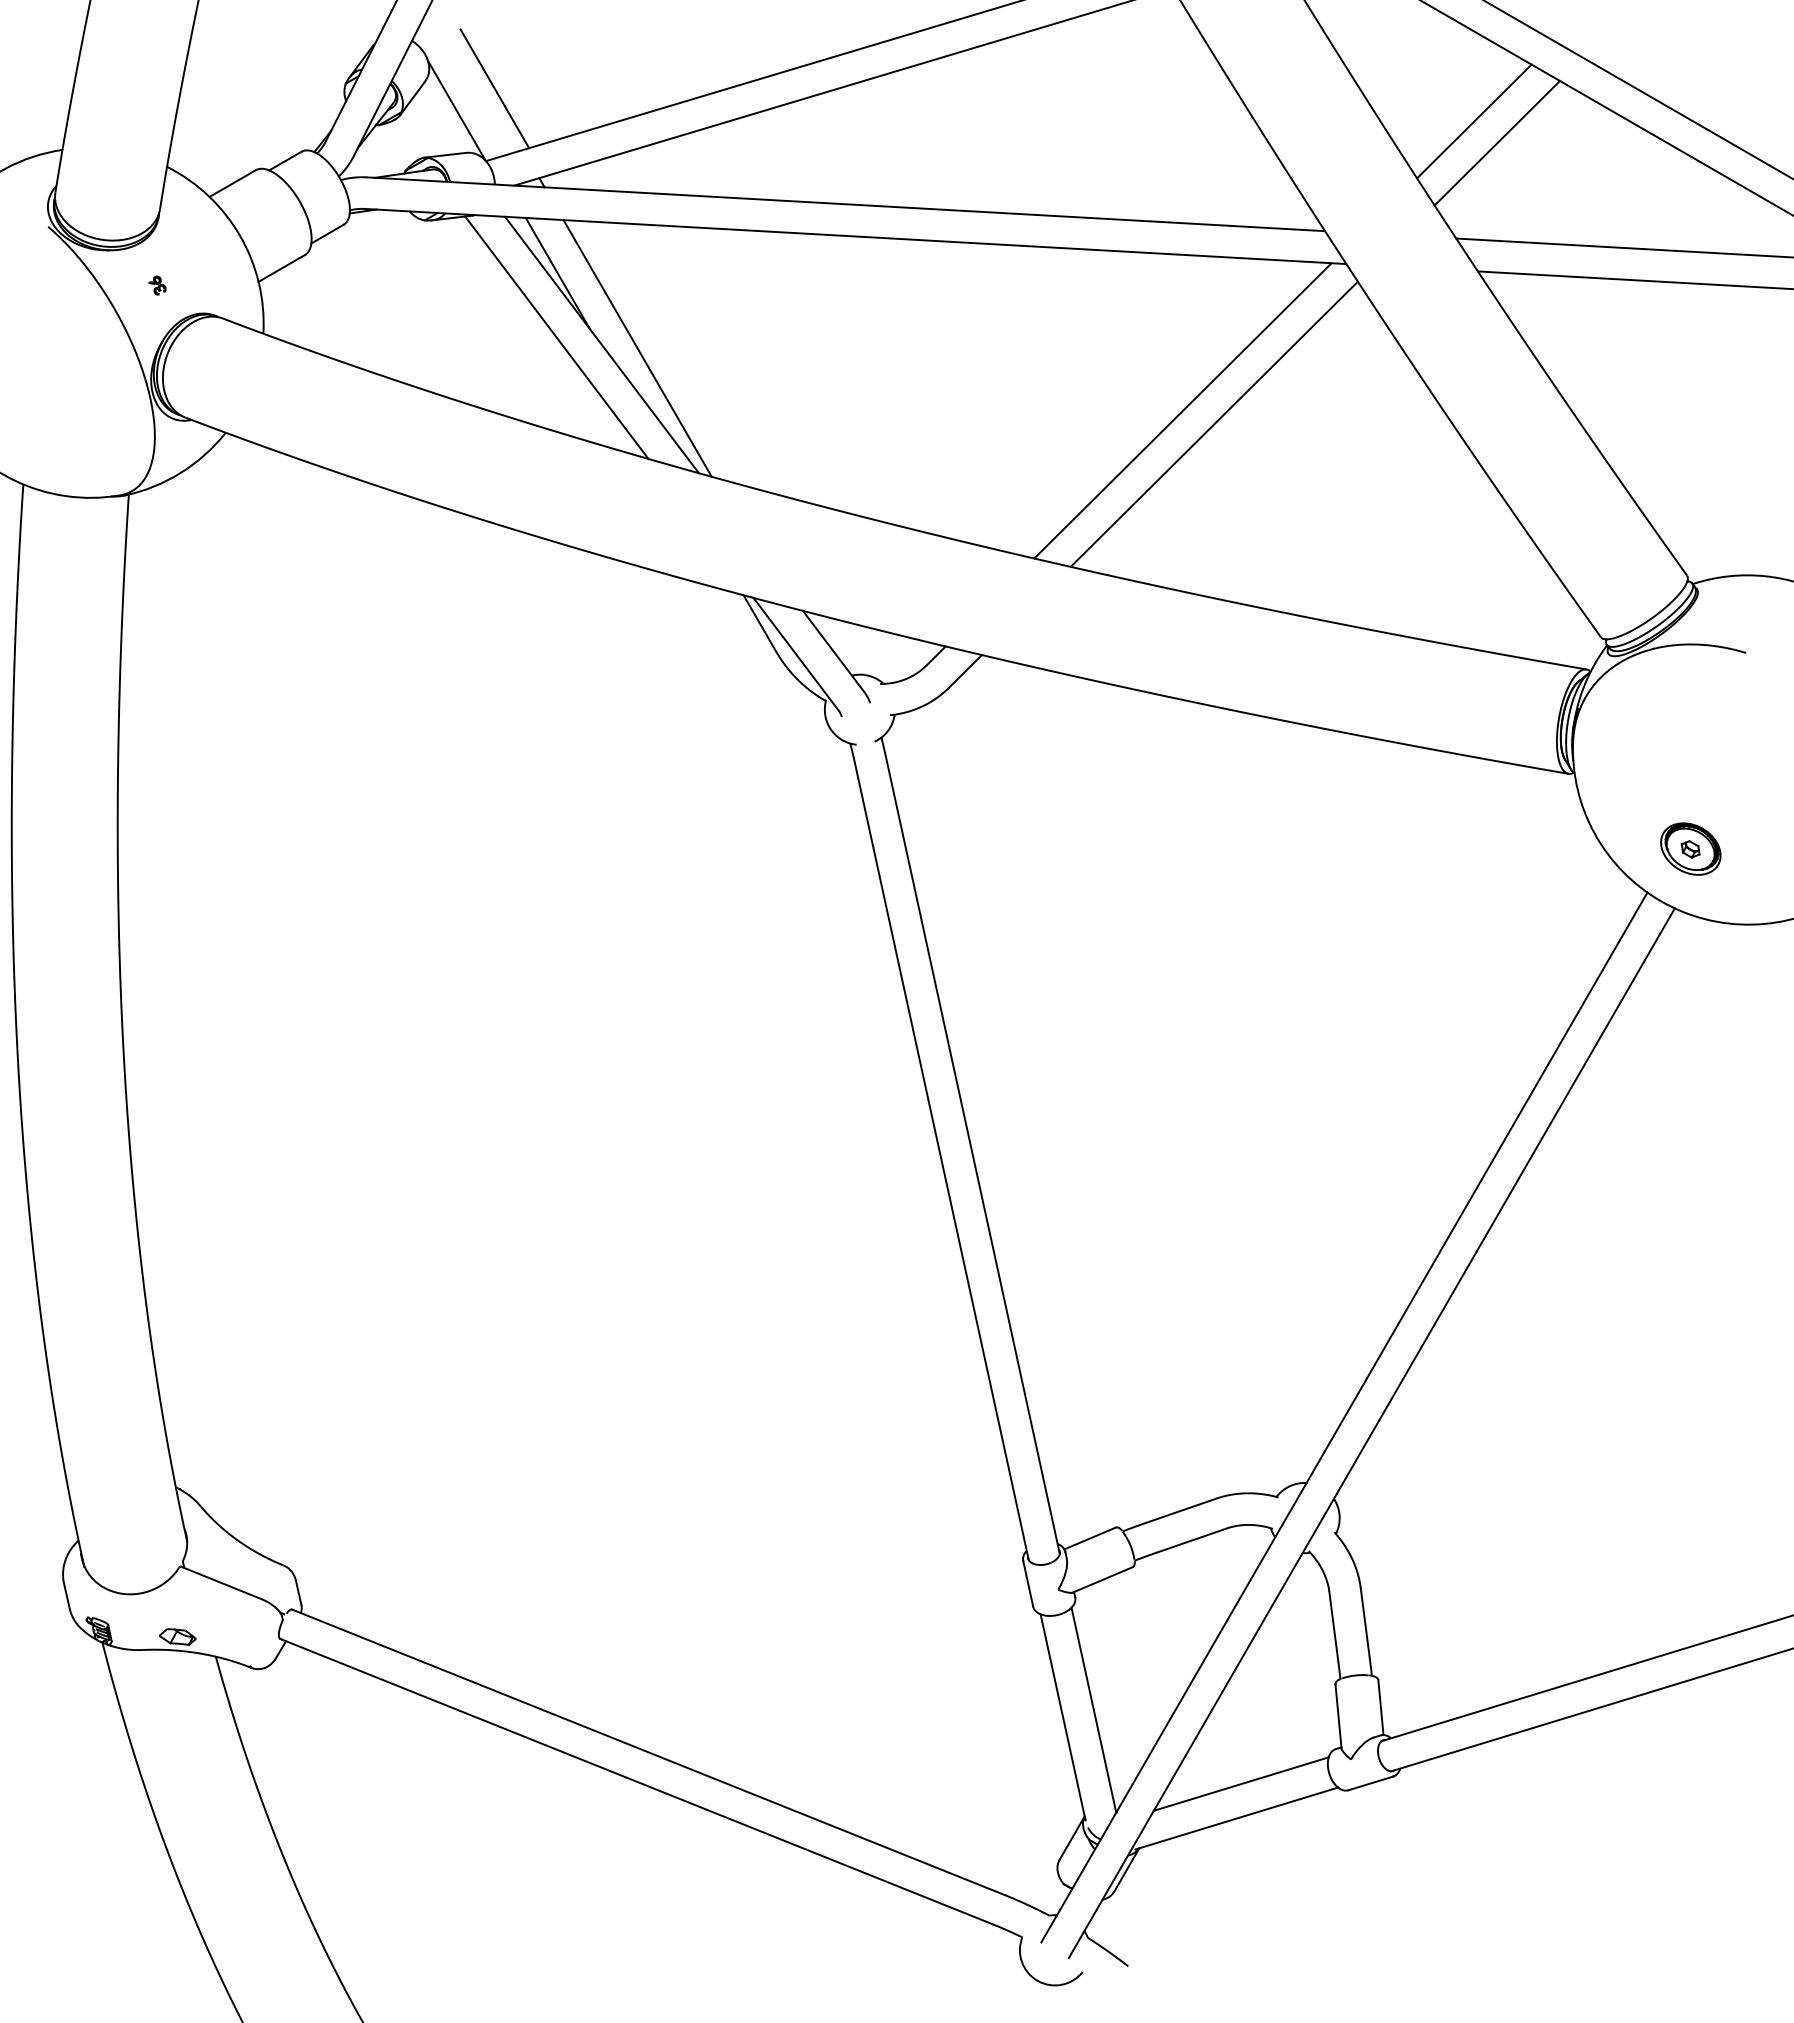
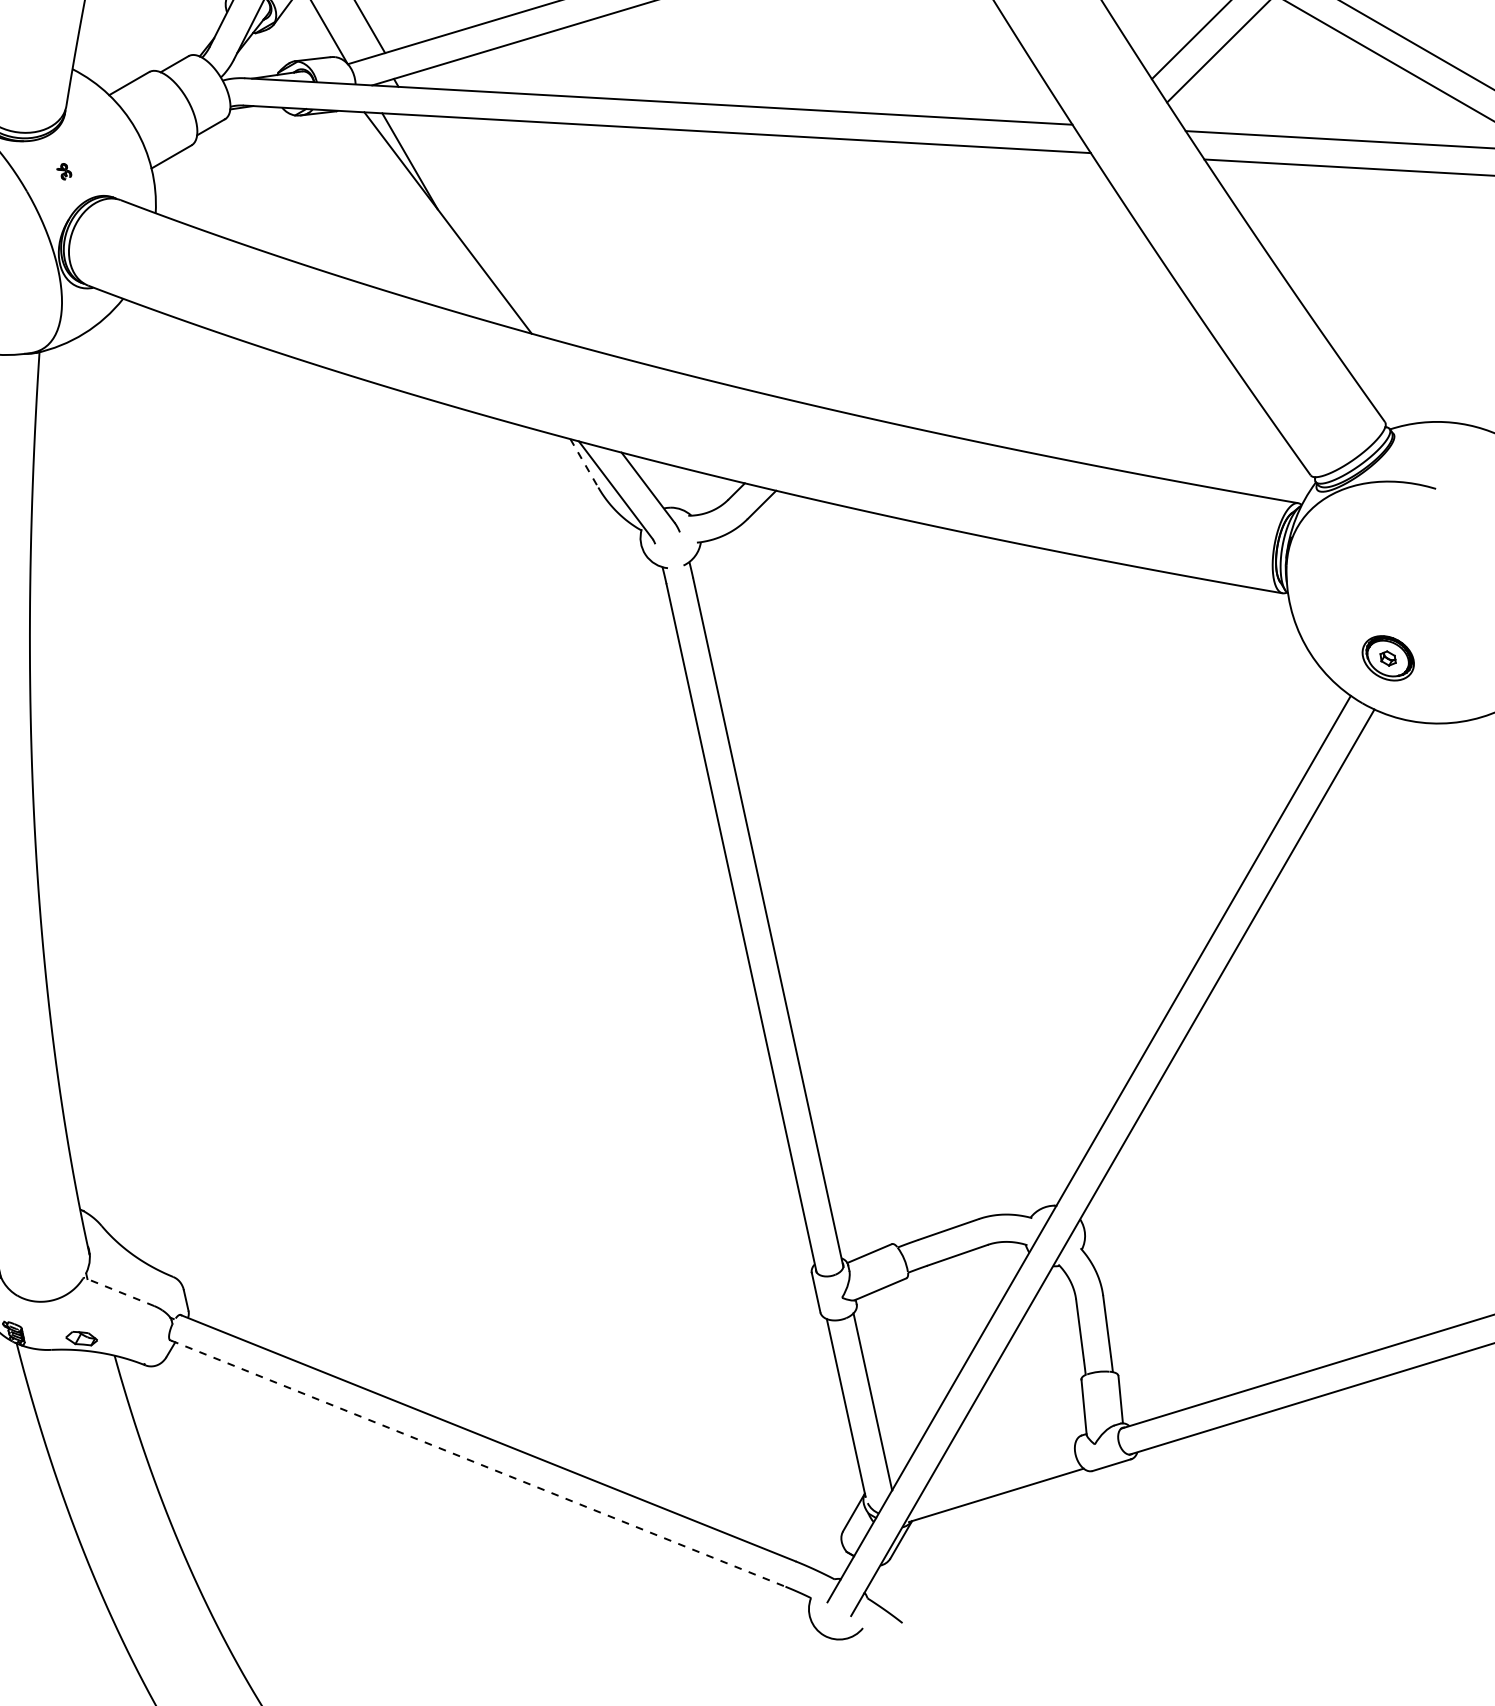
line: (556, 337) -> (408, 216), removed
line: (637, 348) -> (478, 226), removed
line: (1182, 410) -> (949, 279), removed
line: (1213, 423) -> (976, 290), removed
line: (760, 623) -> (584, 463), solid -> dashed
line: (221, 1582) -> (119, 1291), solid -> dashed
line: (637, 1782) -> (478, 1464), solid -> dashed
line: (1240, 1783) -> (999, 1465), removed

